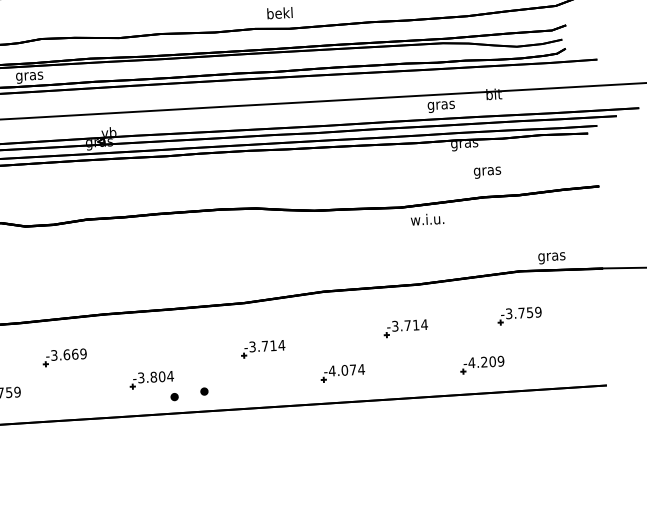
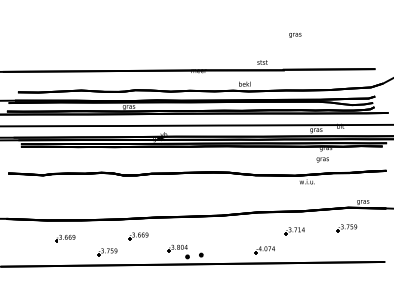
text: (486, 171) -> (322, 159), moved
part: (261, 349) -> (228, 237), removed
part: (481, 364) -> (328, 249), removed

